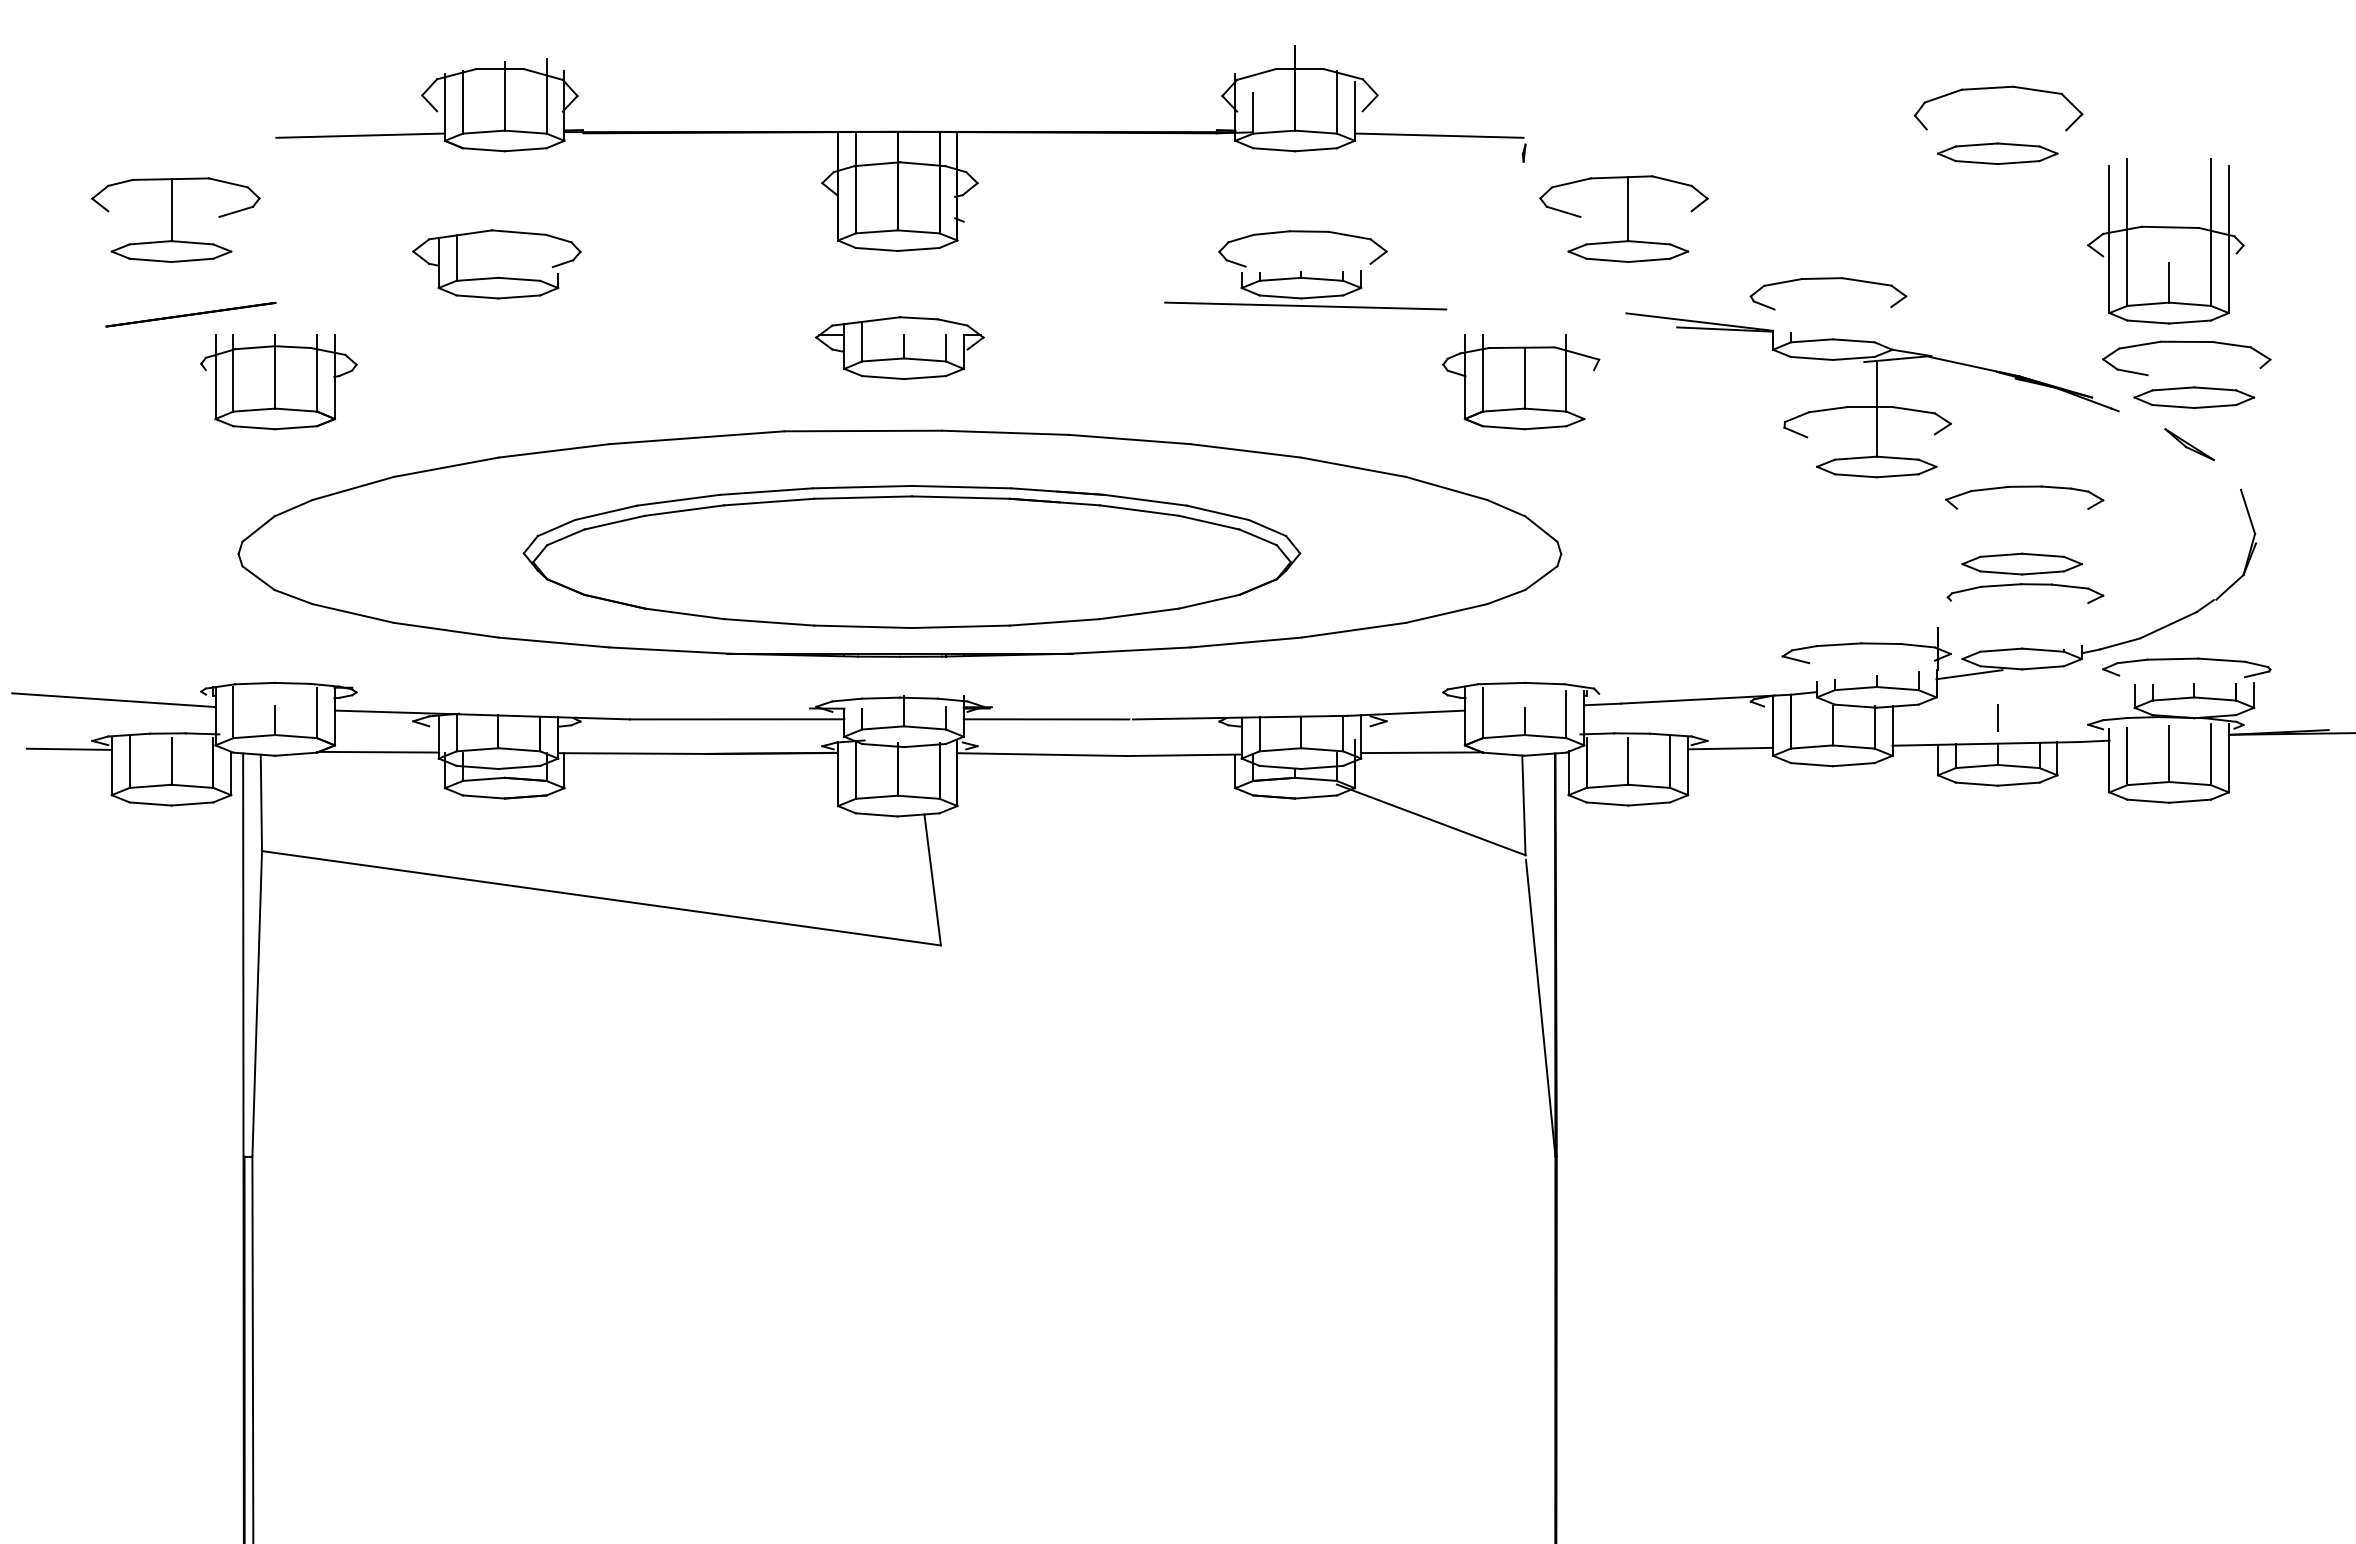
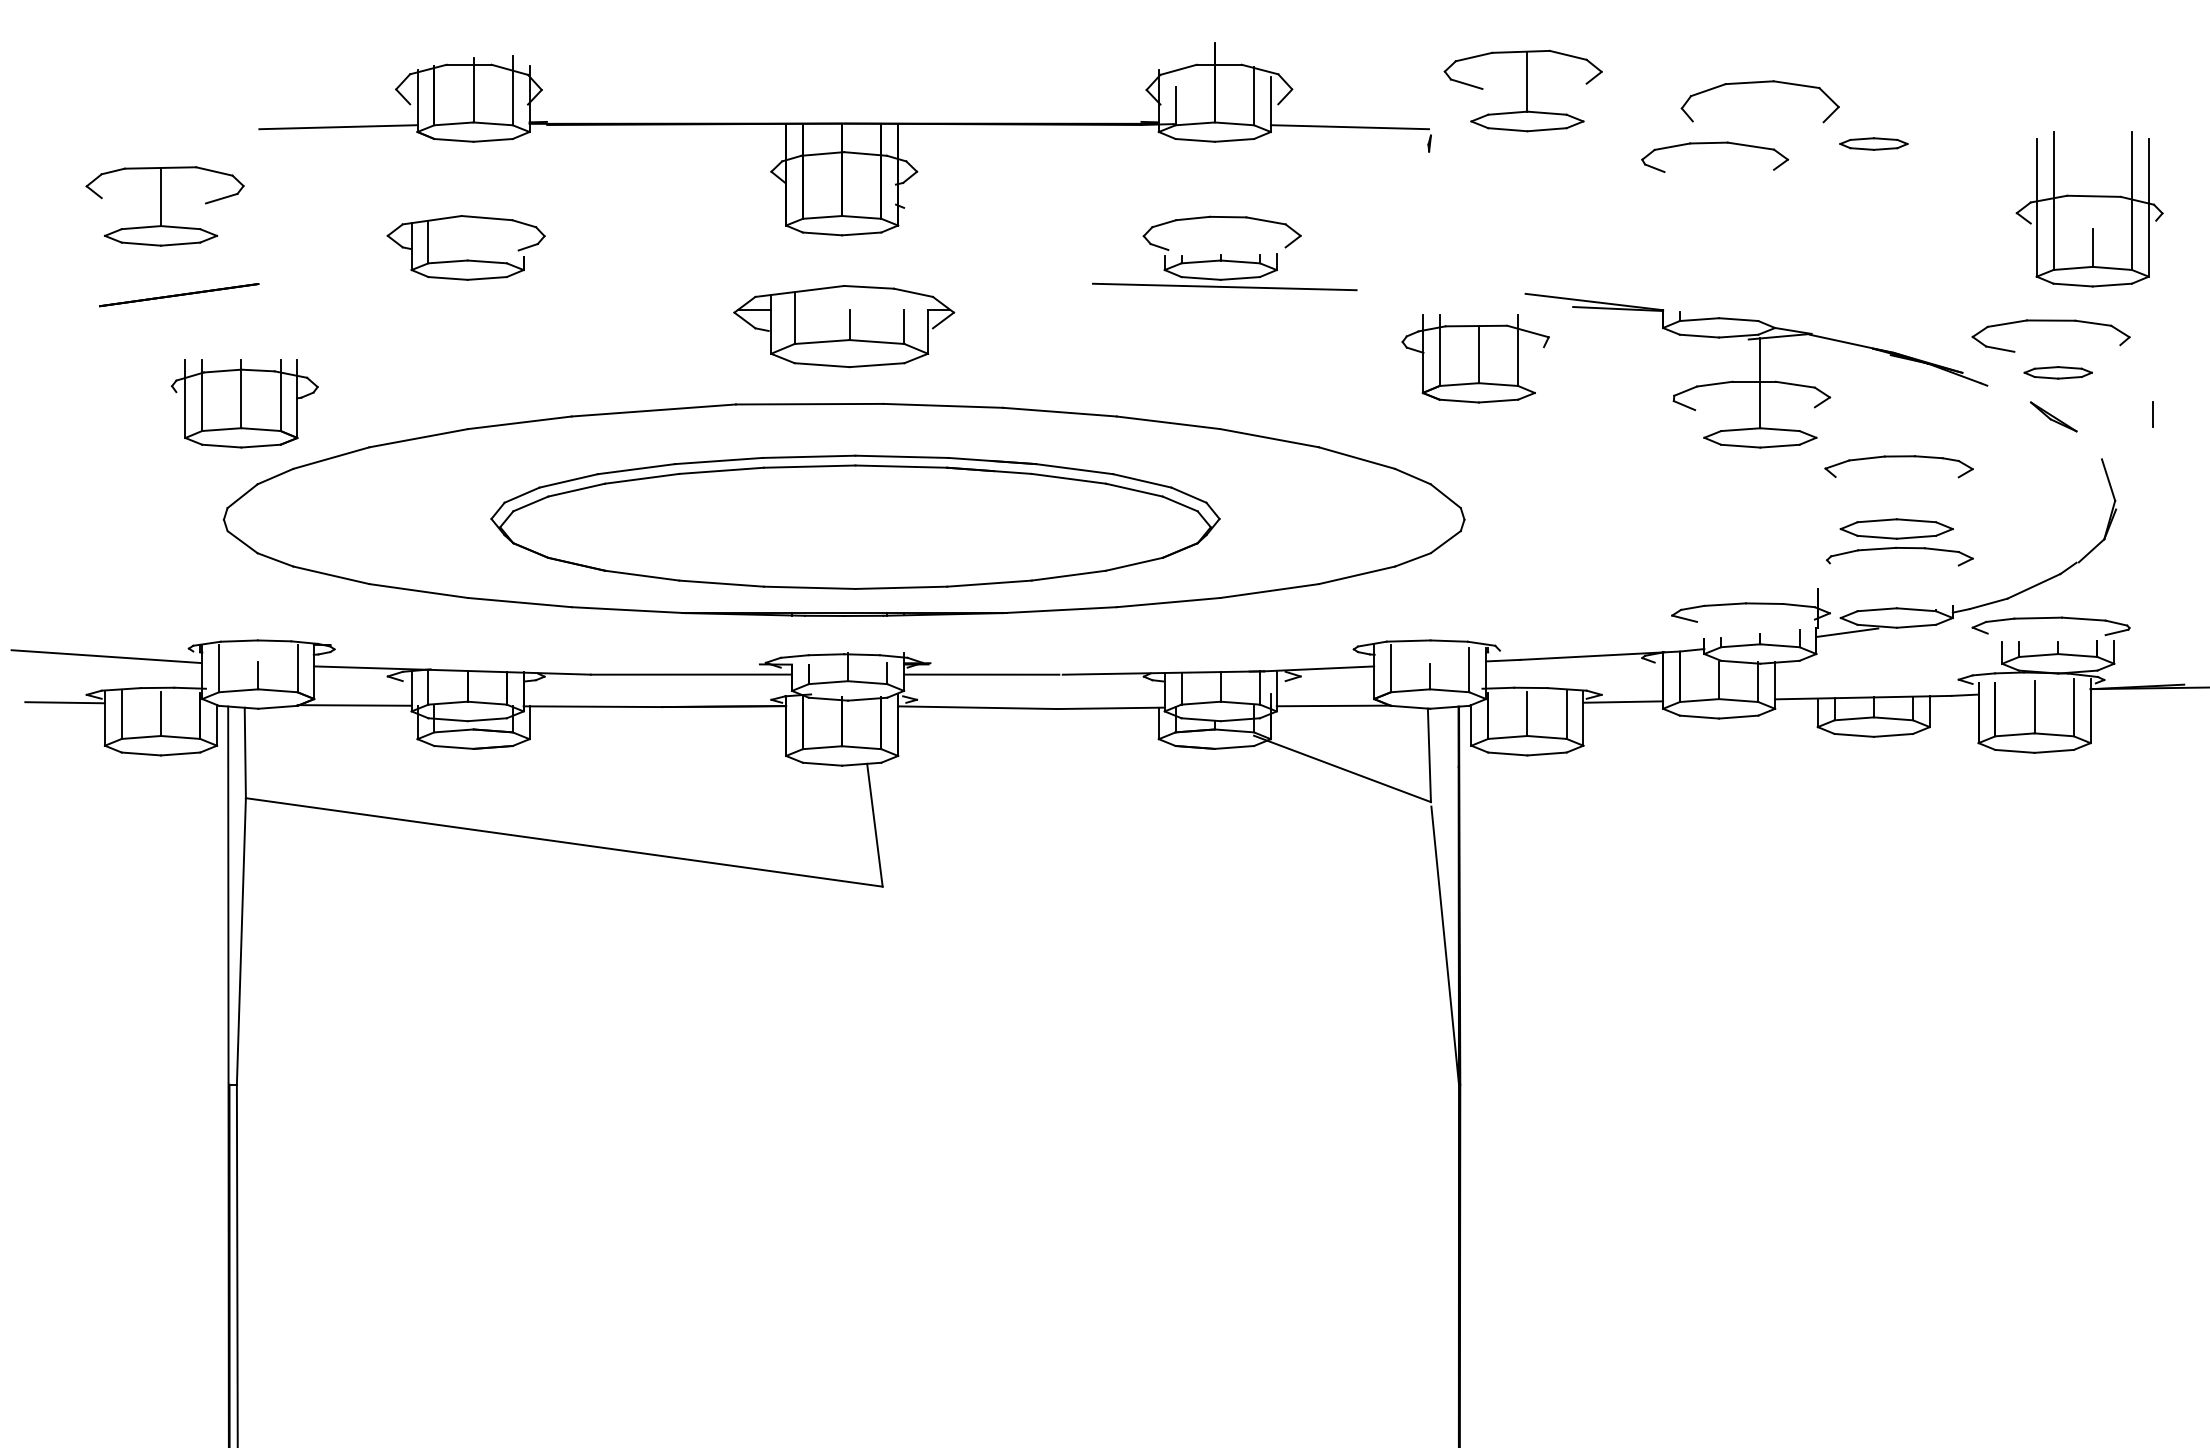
part: (1998, 88) -> (1760, 82), moved
part: (1997, 153) -> (1873, 143), size x0.6
part: (1623, 218) -> (1522, 90), moved
part: (2165, 241) -> (2089, 209), moved
part: (1828, 279) -> (1715, 143), moved
part: (899, 347) -> (843, 325), size x1.4
part: (278, 382) -> (244, 403), moved
part: (1521, 382) -> (1475, 358), moved
part: (2194, 397) -> (2058, 372), size x0.6
line: (1997, 717) -> (2153, 414), moved

